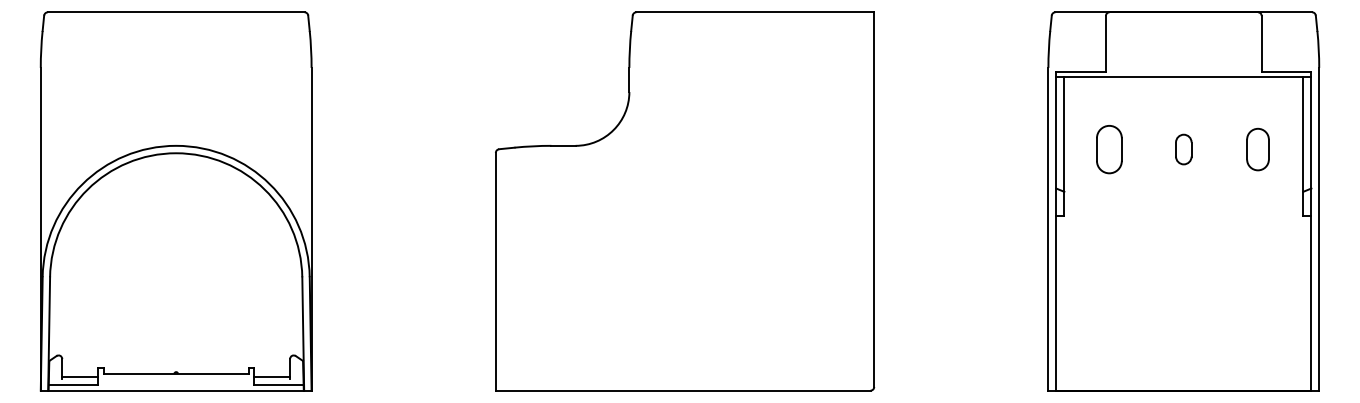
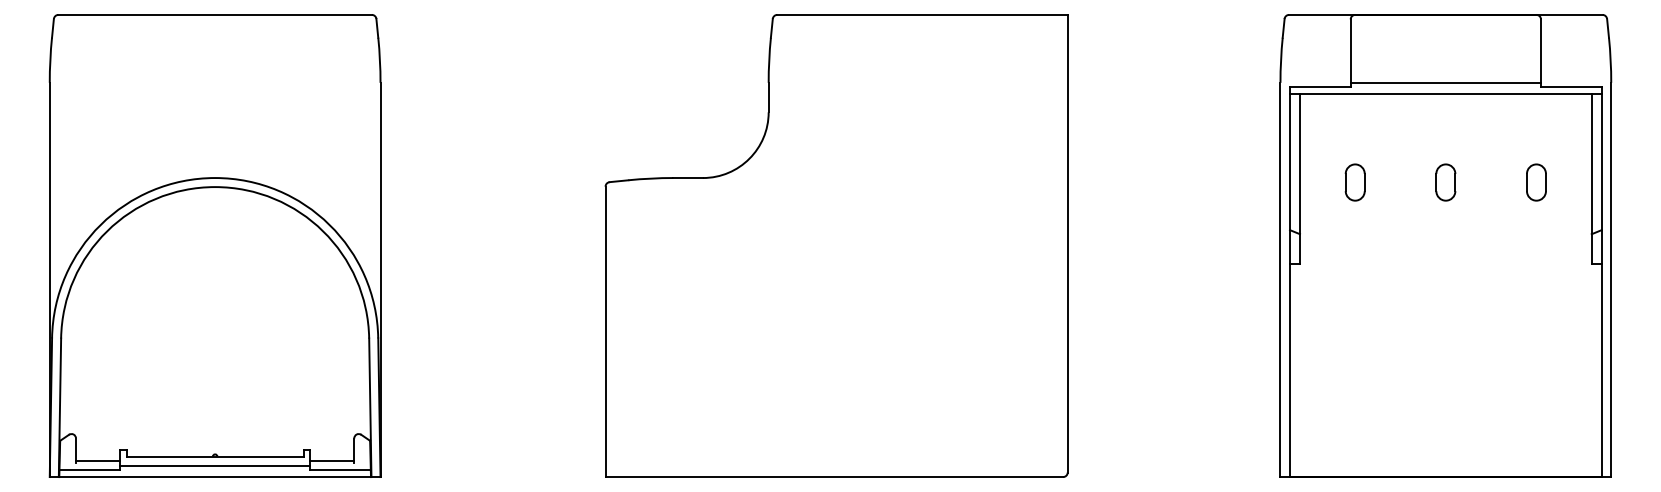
line: (1183, 67) -> (1445, 82), added
part: (1109, 149) -> (1355, 182), size x0.62
part: (1257, 149) -> (1535, 182), size x0.71
line: (176, 381) -> (215, 465), added

